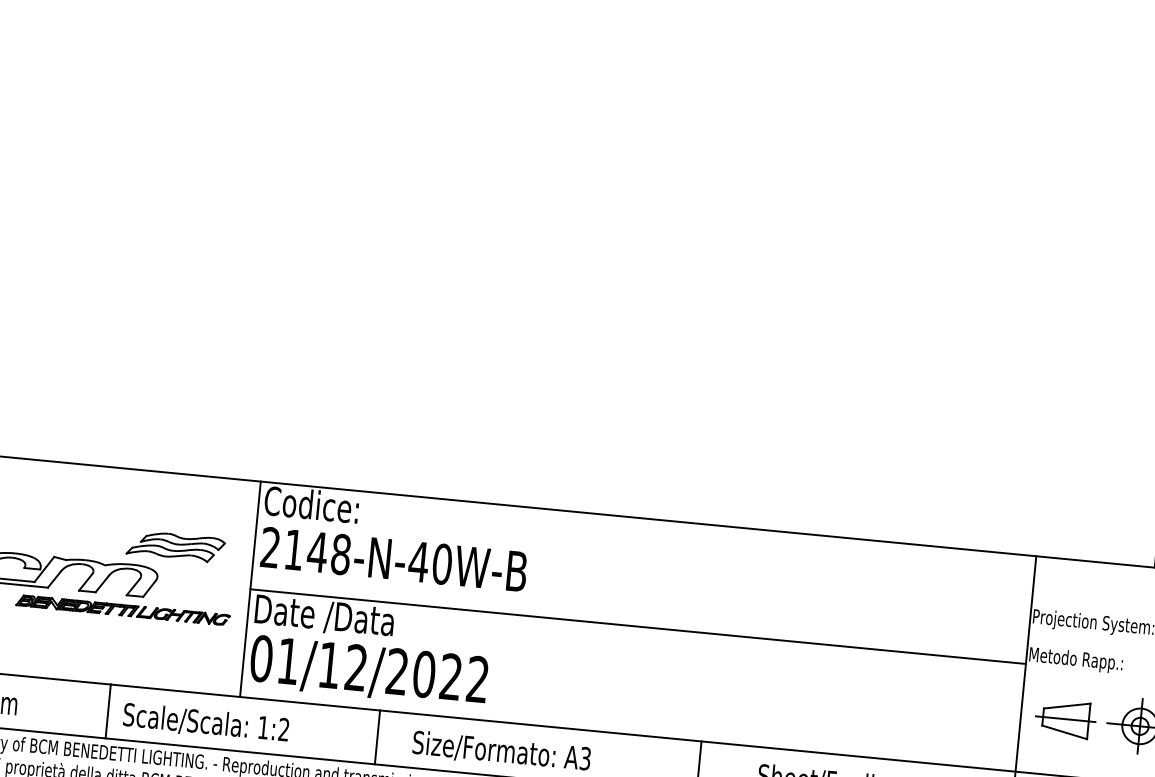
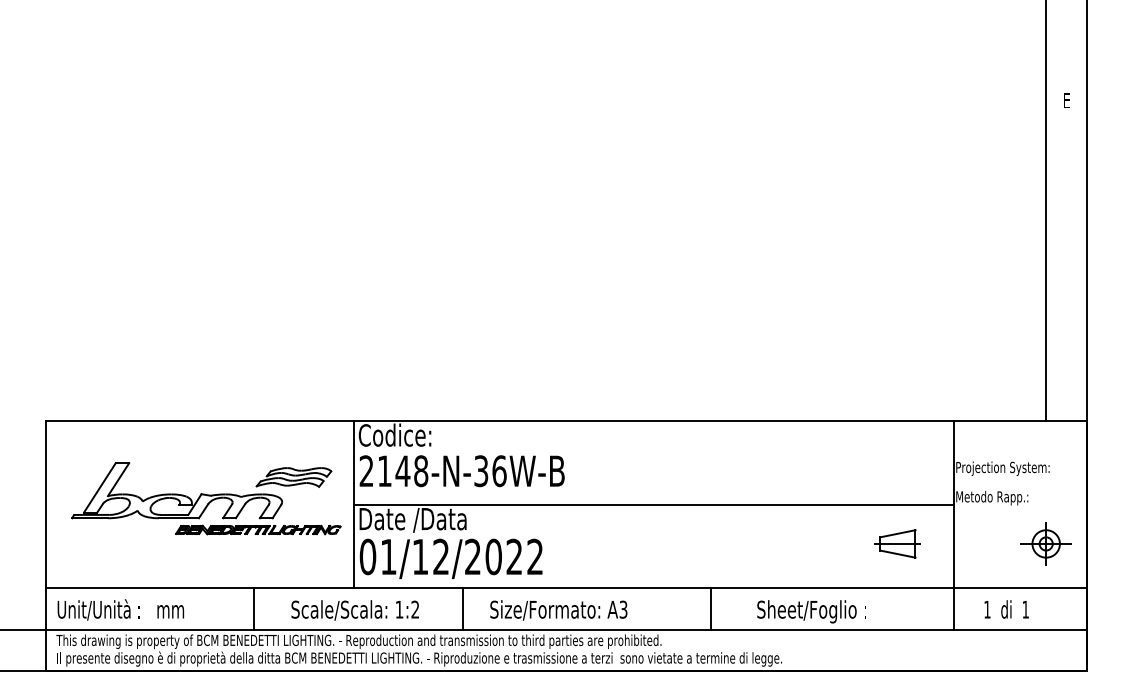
text: (429, 563) -> (489, 471), 2148-N-40W-B -> 2148-N-36W-B
part: (1065, 718) -> (897, 543), moved
text: (205, 723) -> (354, 610), moved

